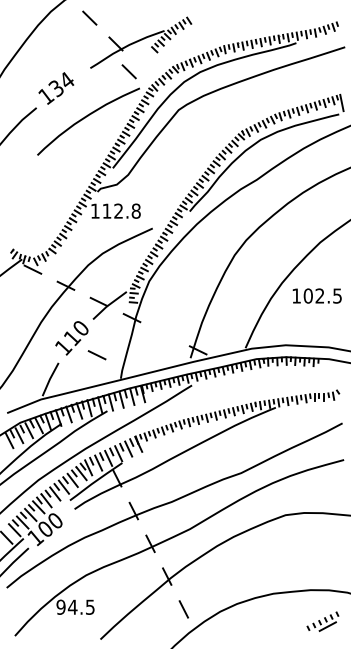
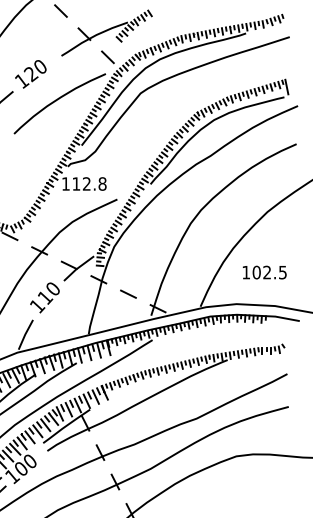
line: (128, 71) -> (107, 57), moved
text: (61, 84) -> (35, 70), 134 -> 120
text: (316, 295) -> (264, 272), moved
line: (96, 355) -> (127, 294), moved

